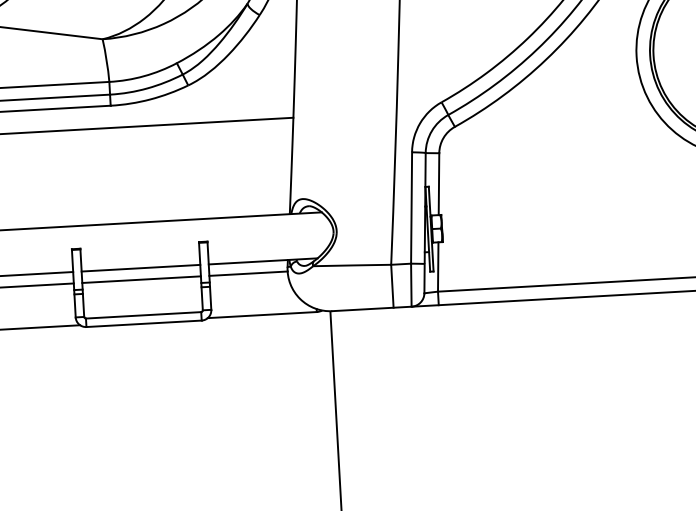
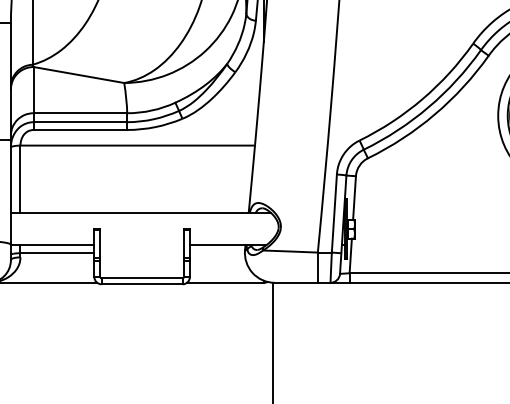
line: (140, 268) -> (141, 245), removed
line: (248, 274) -> (217, 253), removed
line: (140, 280) -> (141, 253), removed

